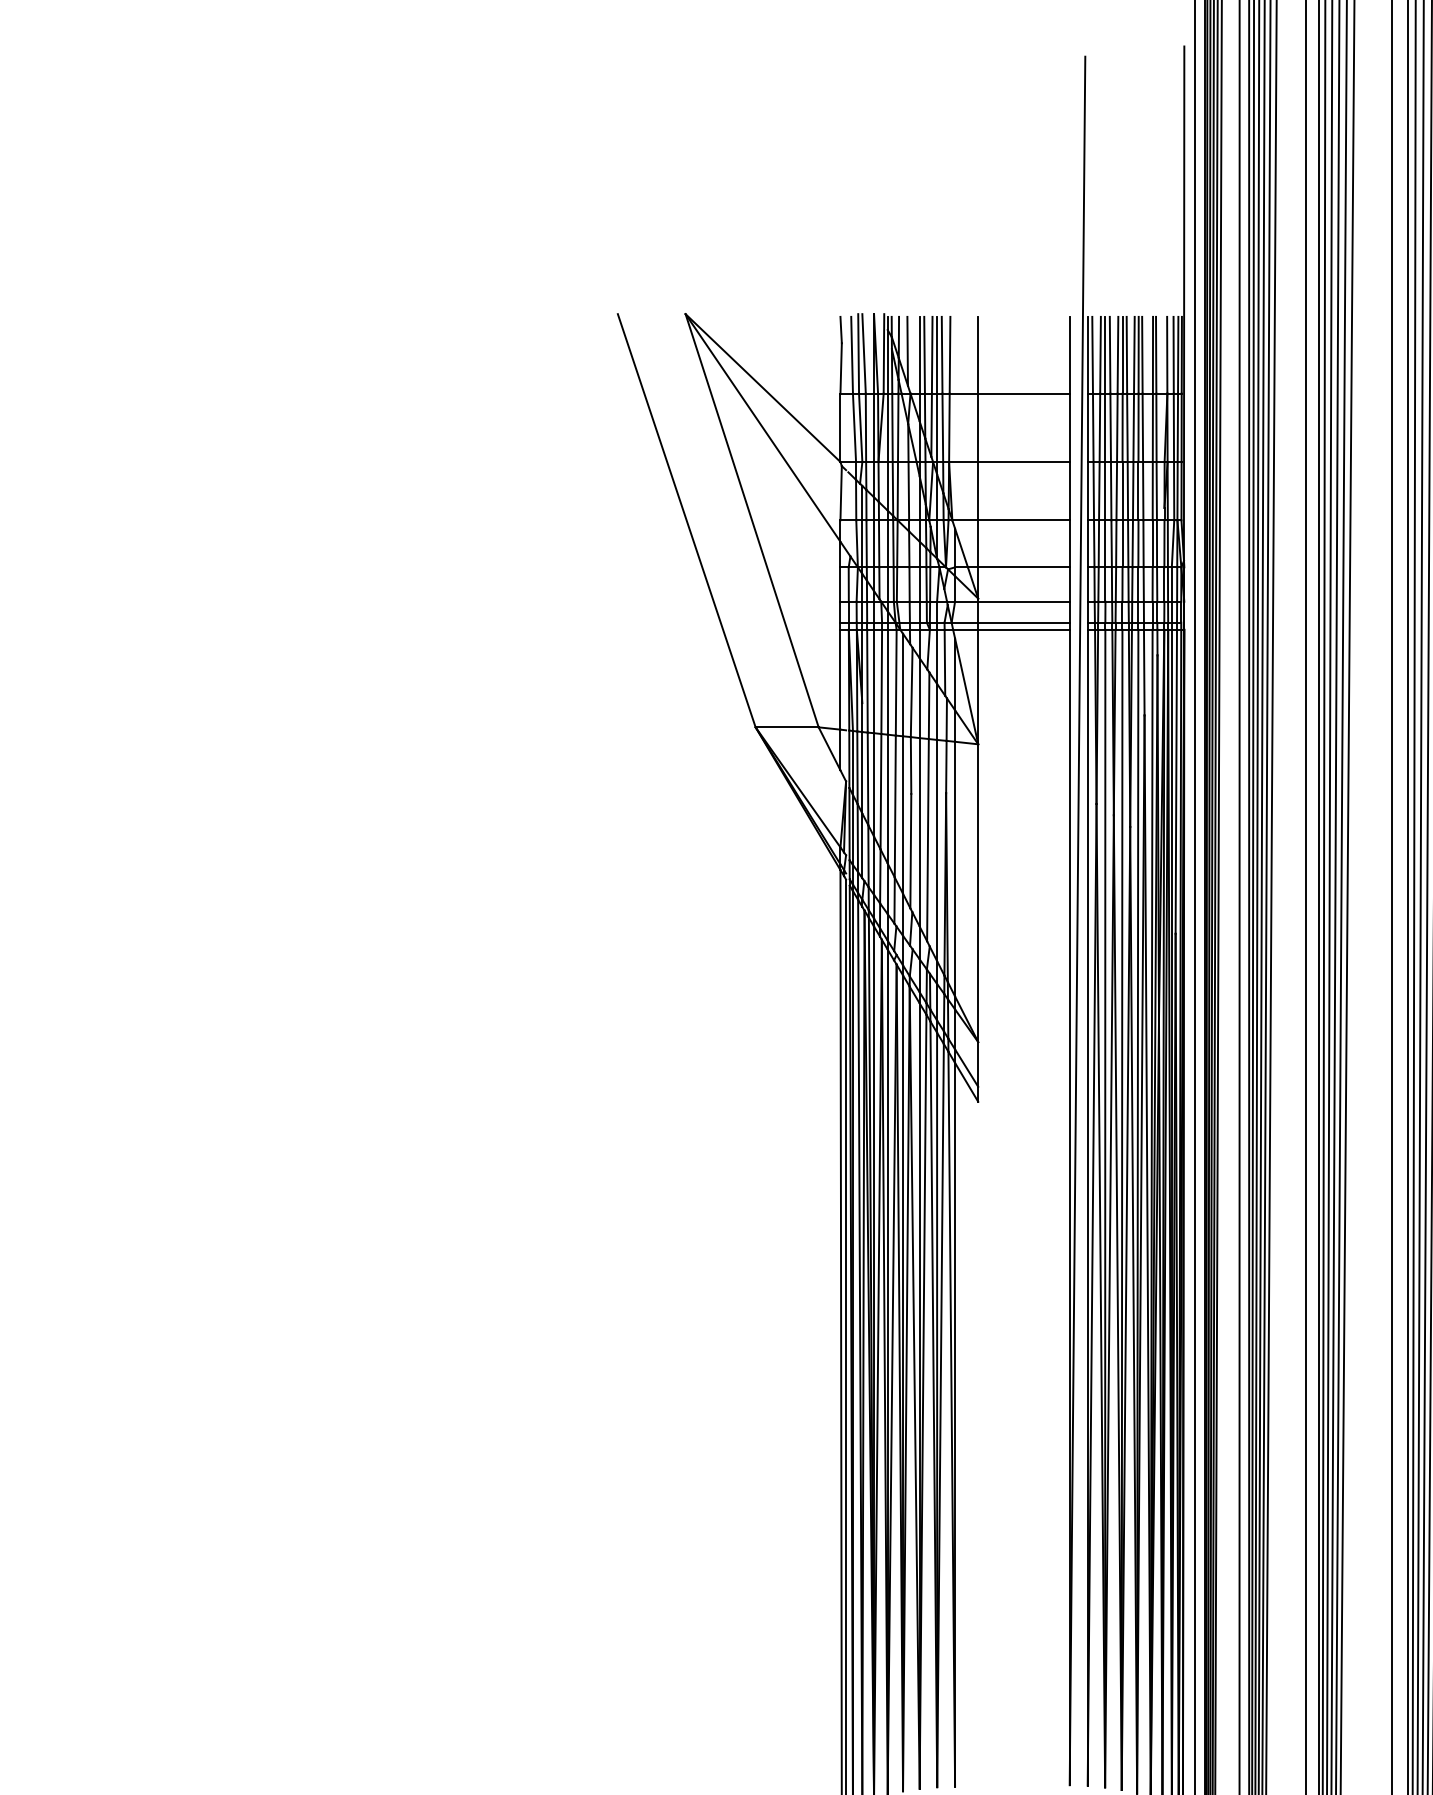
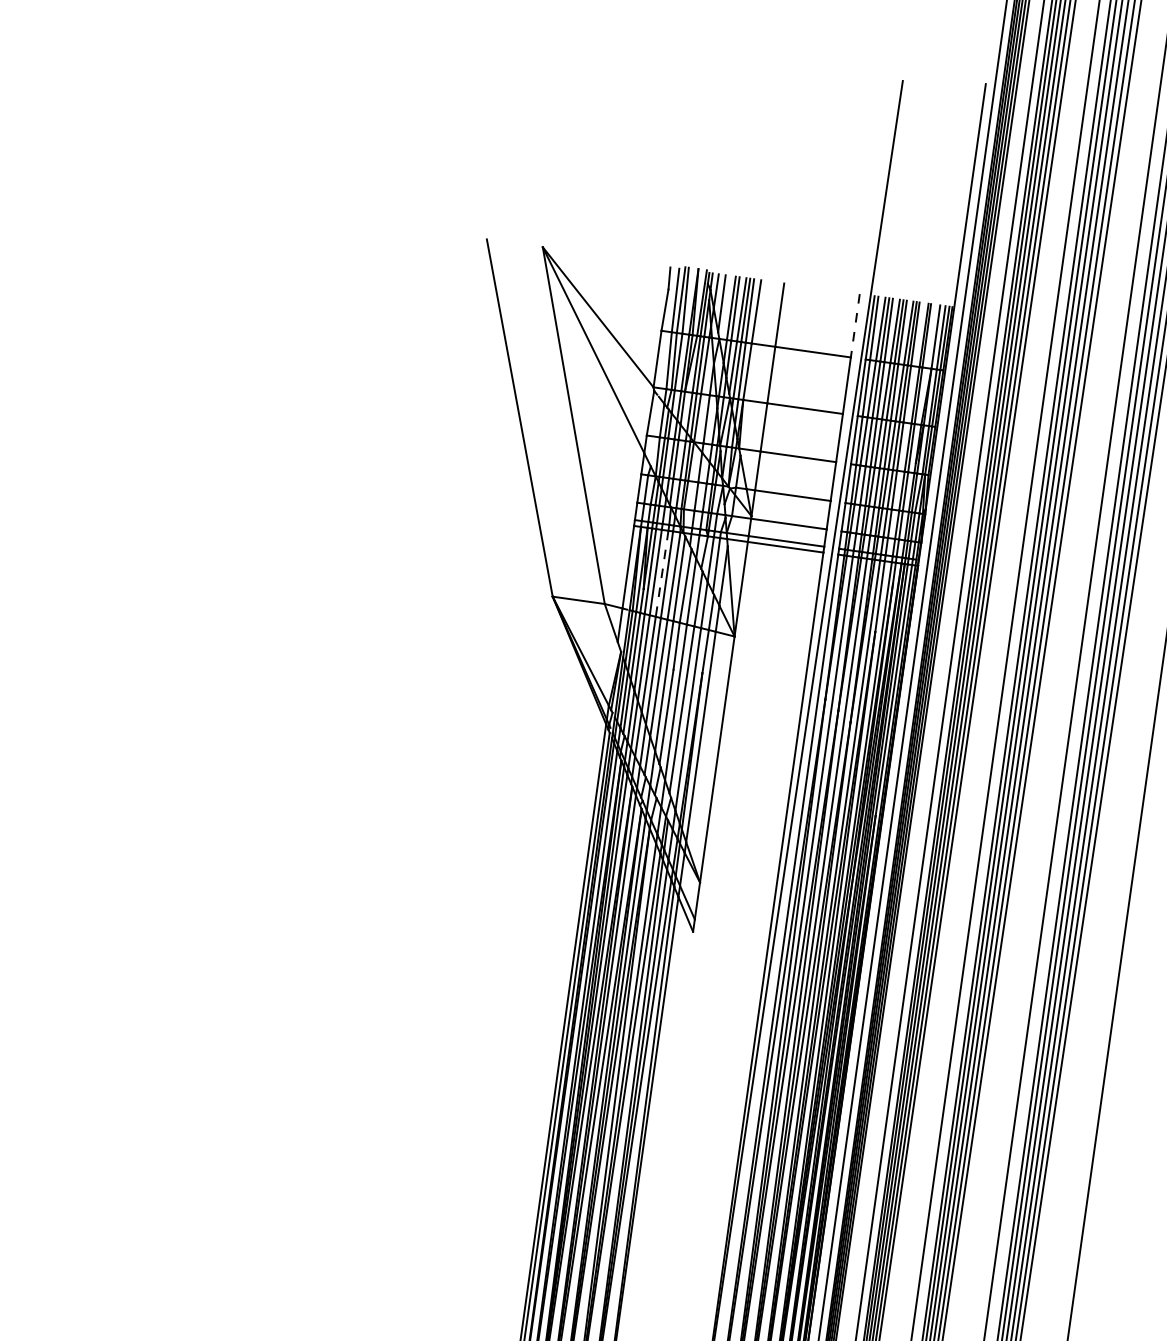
line: (1069, 355) -> (855, 325), solid -> dashed
line: (881, 682) -> (661, 574), solid -> dashed

